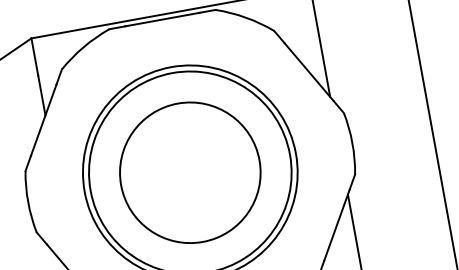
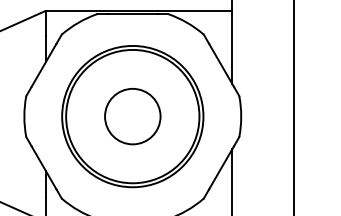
circle: (189, 172) -> (132, 116), size x0.6

